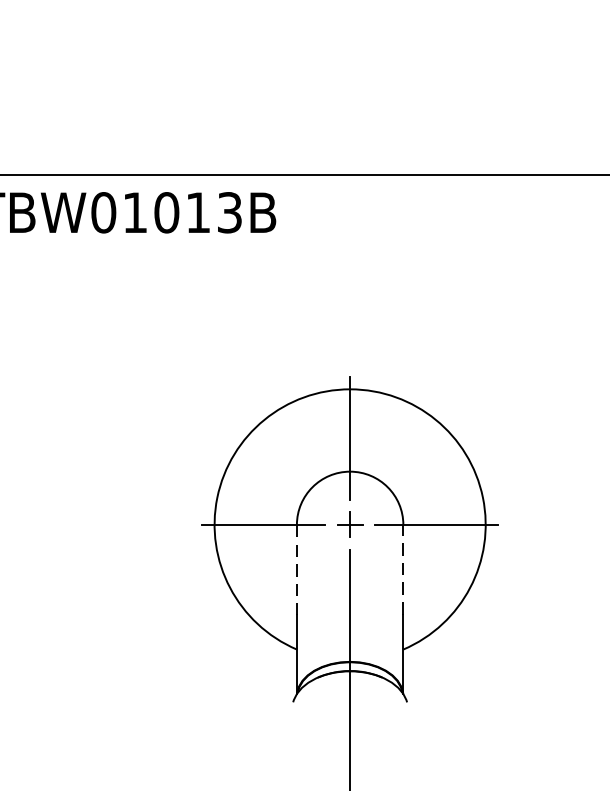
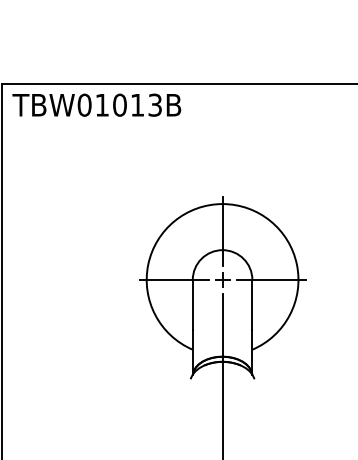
line: (403, 568) -> (252, 304), dashed -> solid
line: (296, 570) -> (192, 305), dashed -> solid

